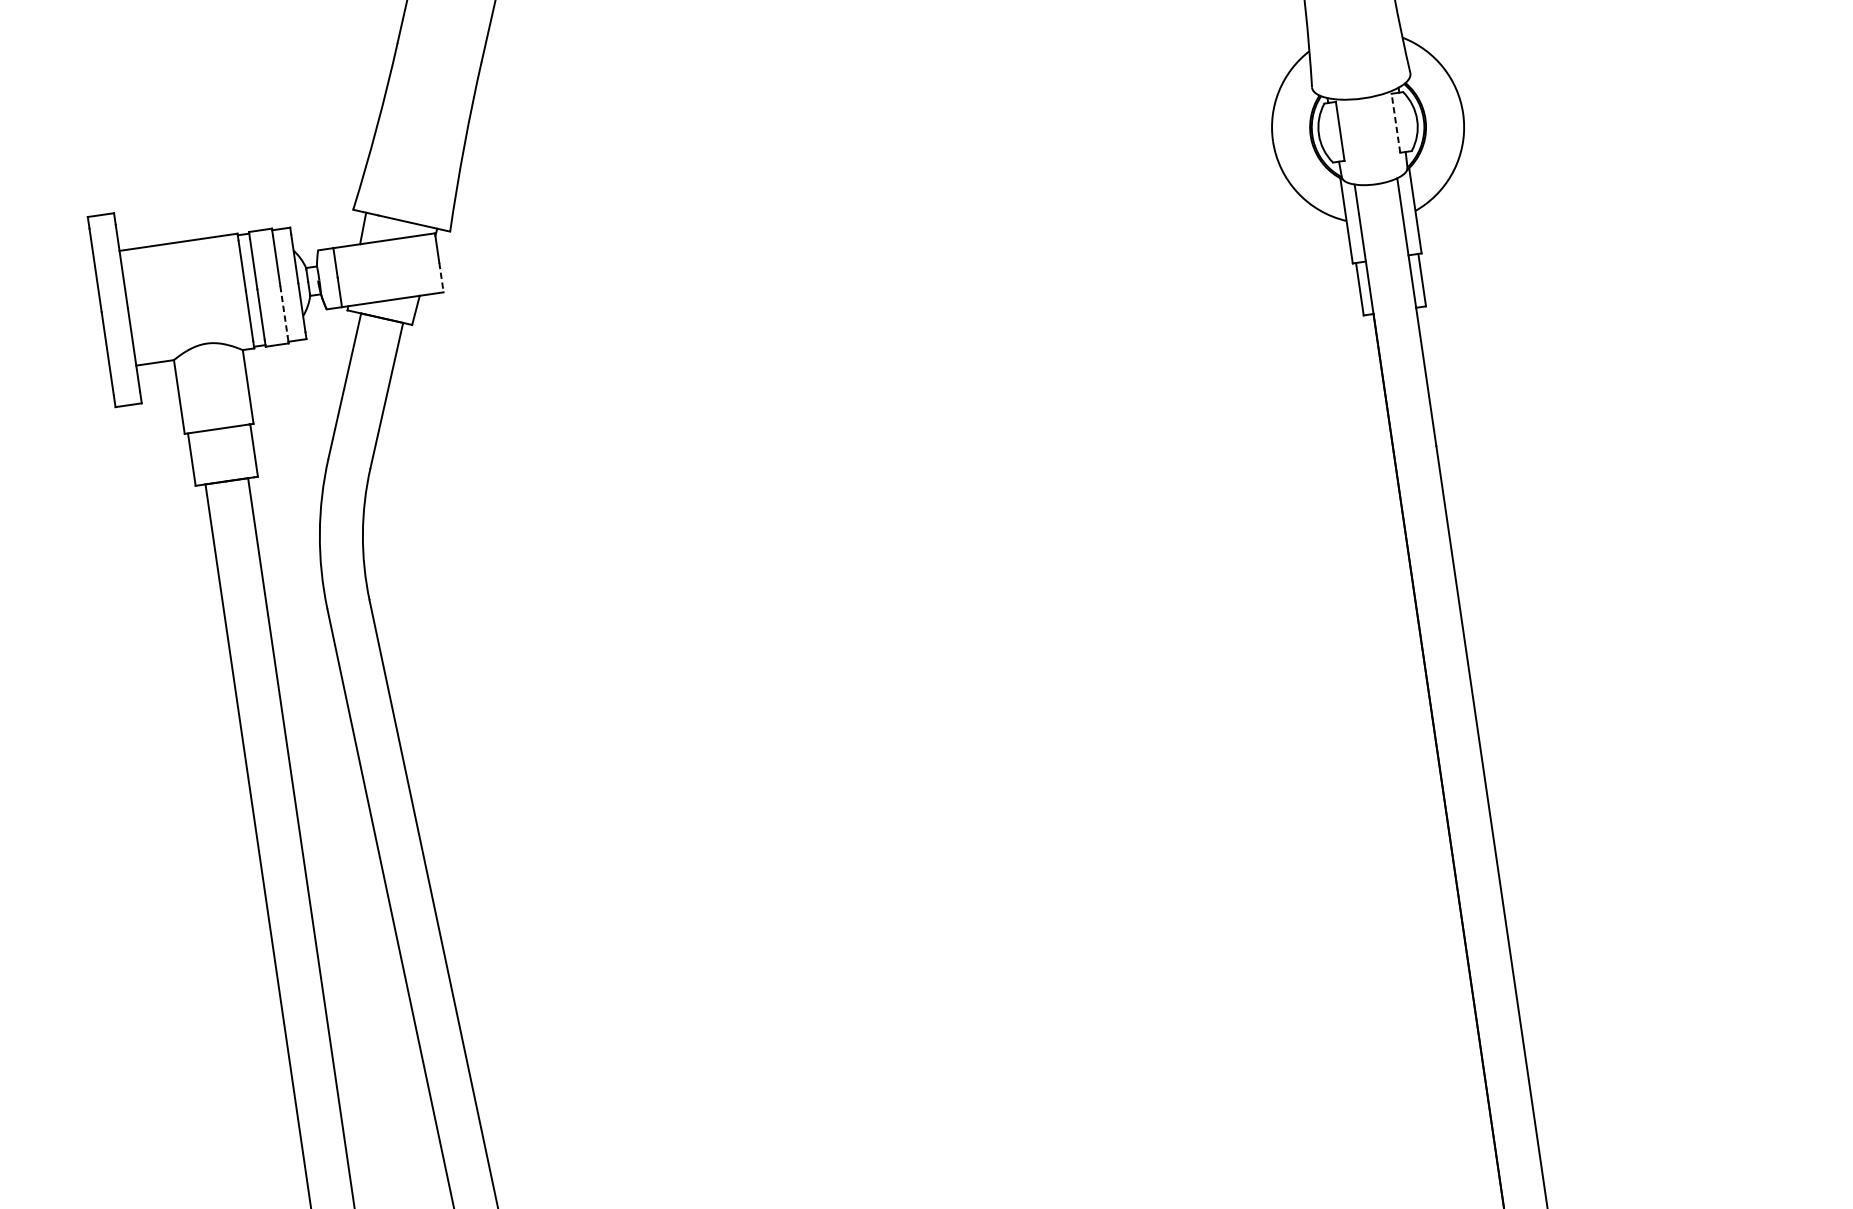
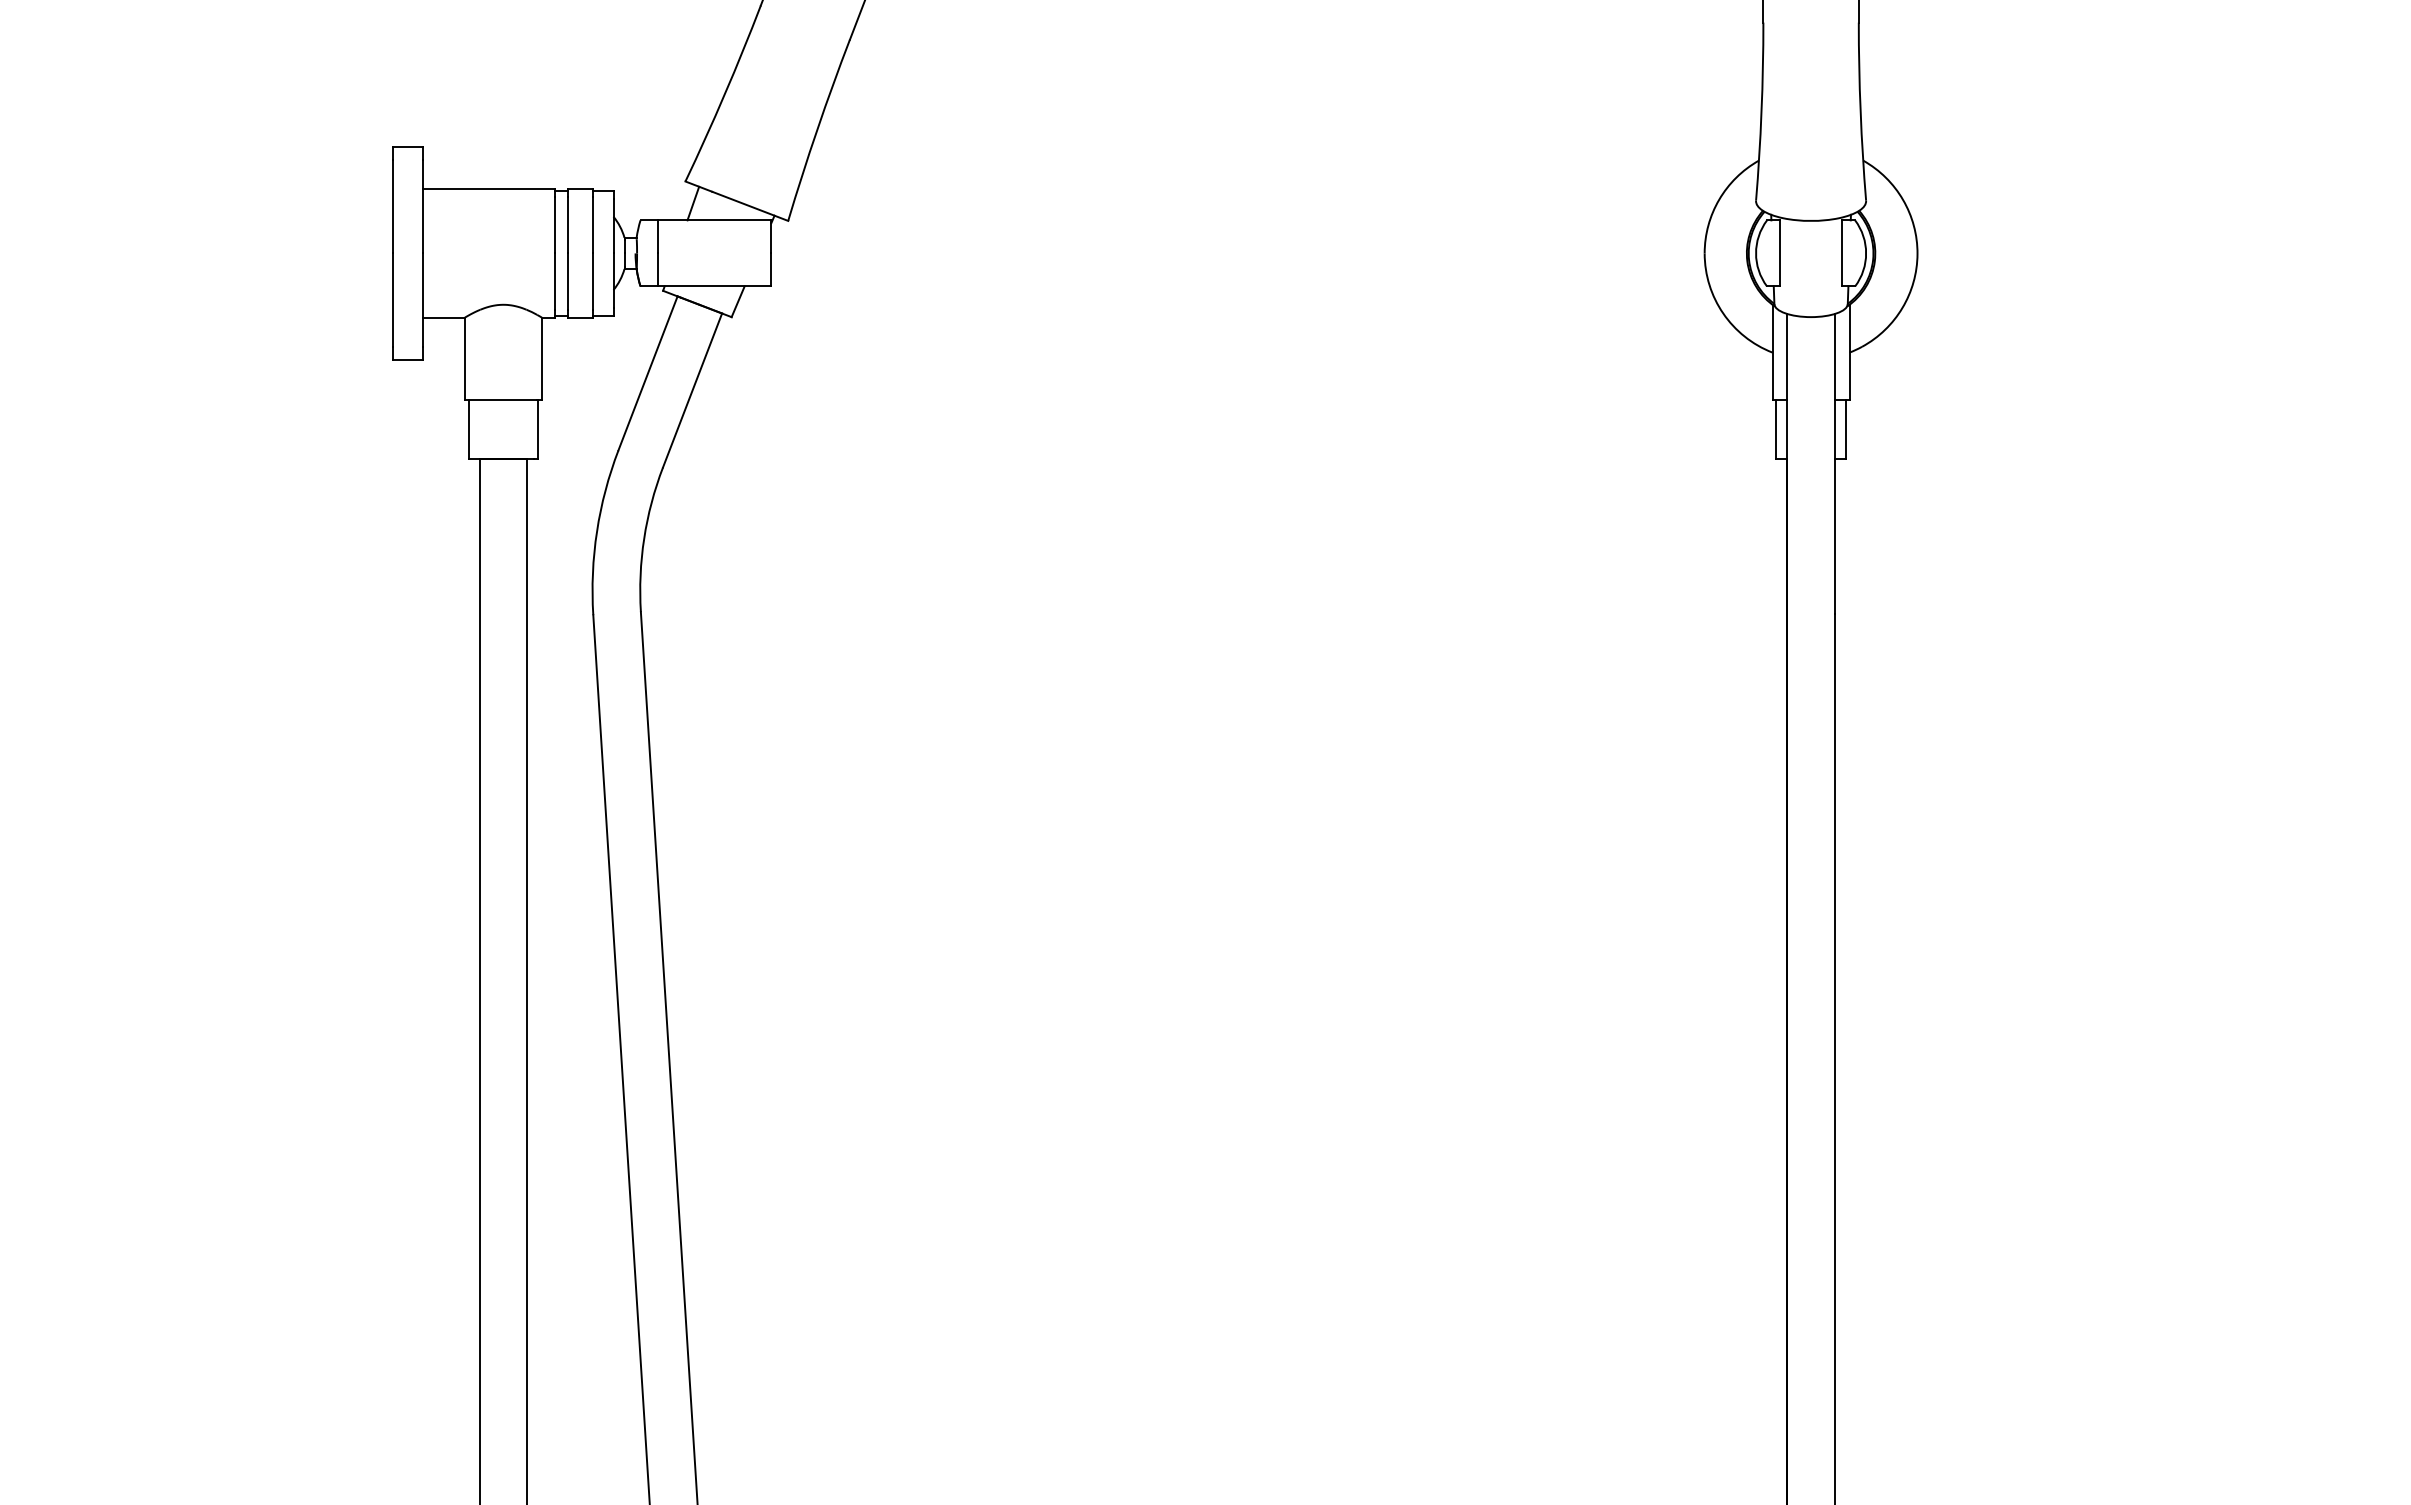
line: (1396, 122) -> (1842, 252), dashed -> solid
line: (441, 277) -> (771, 269), dashed -> solid
line: (284, 311) -> (593, 282), dashed -> solid

